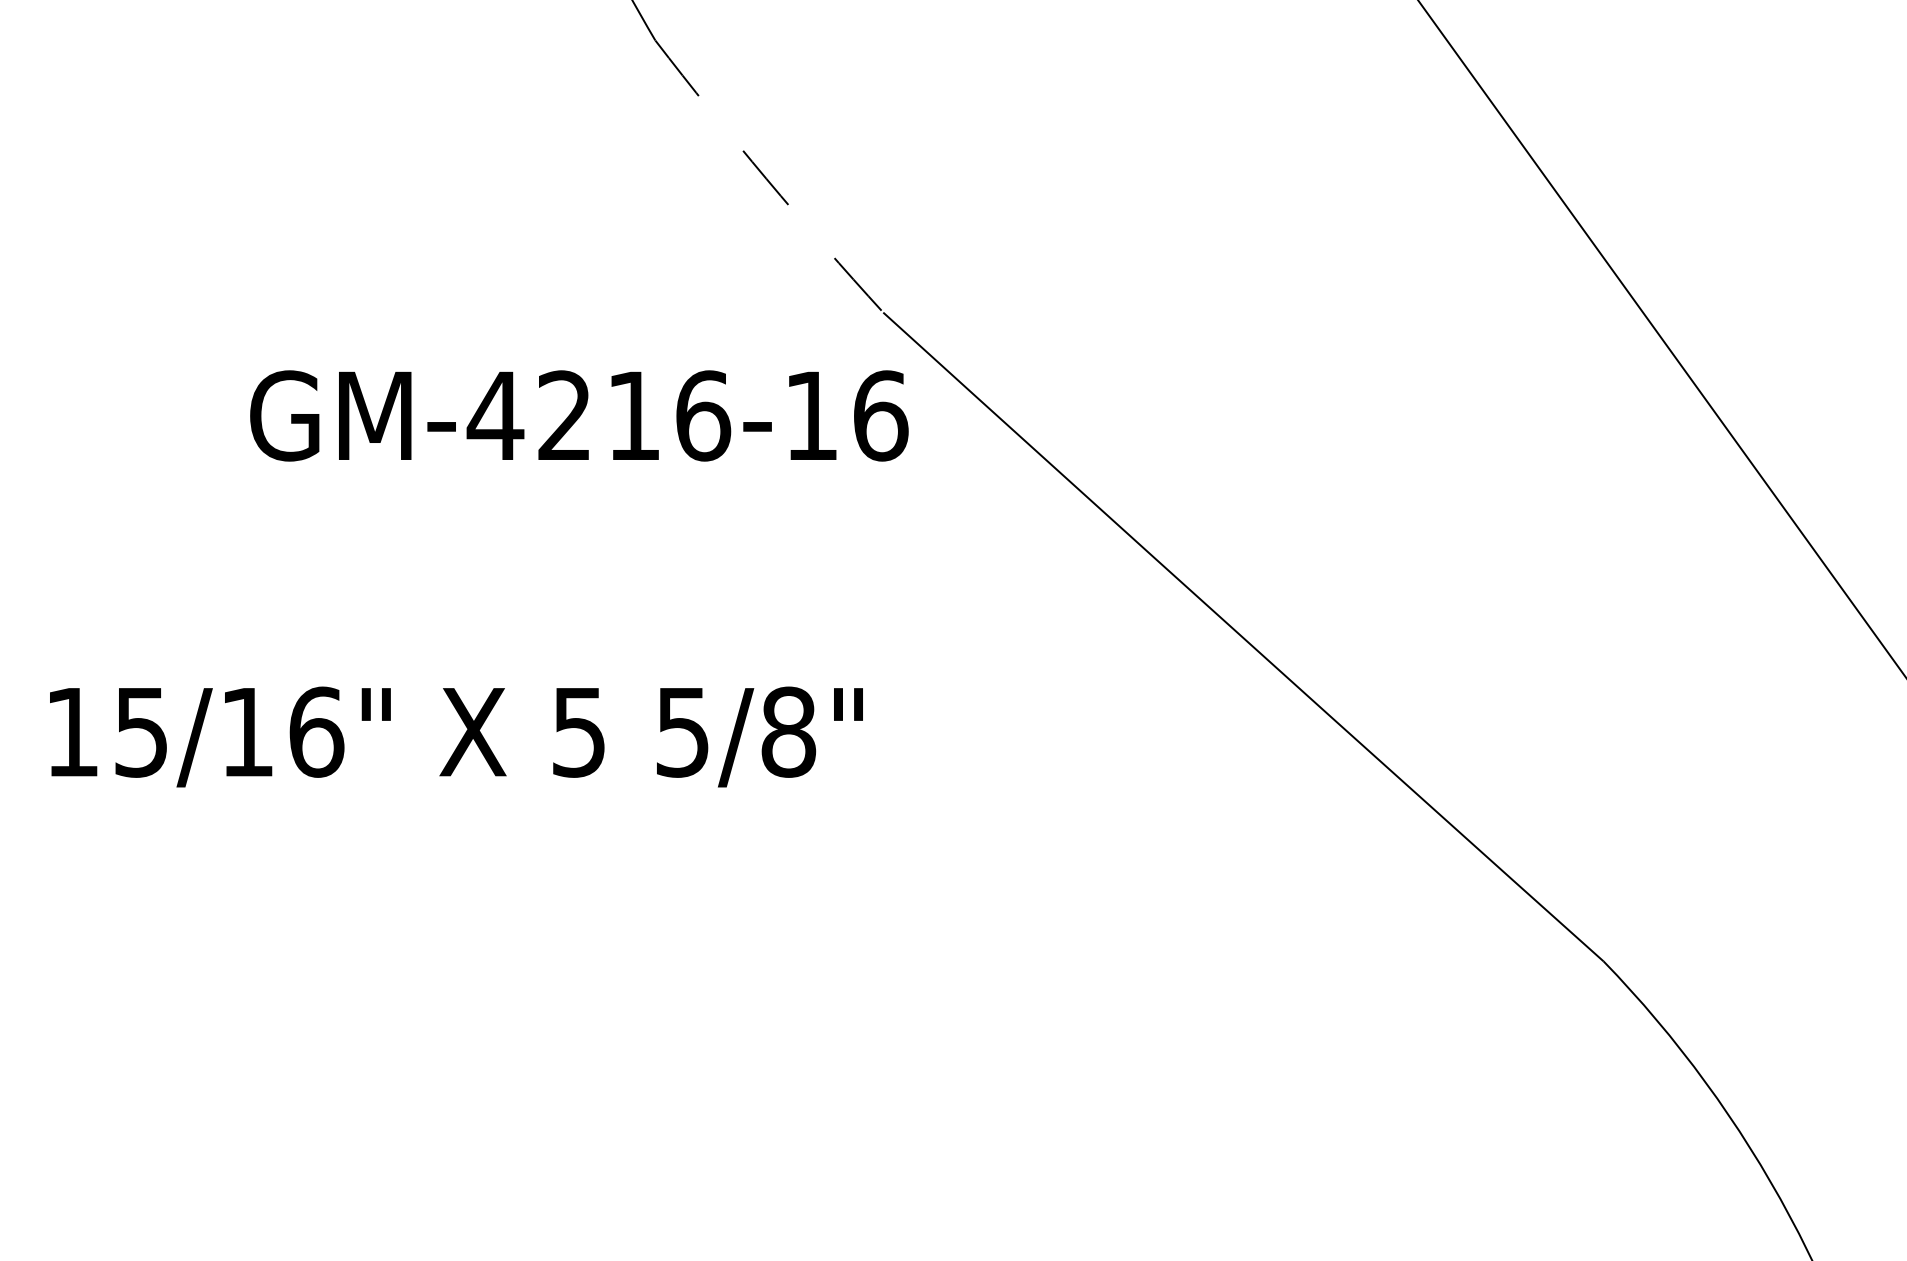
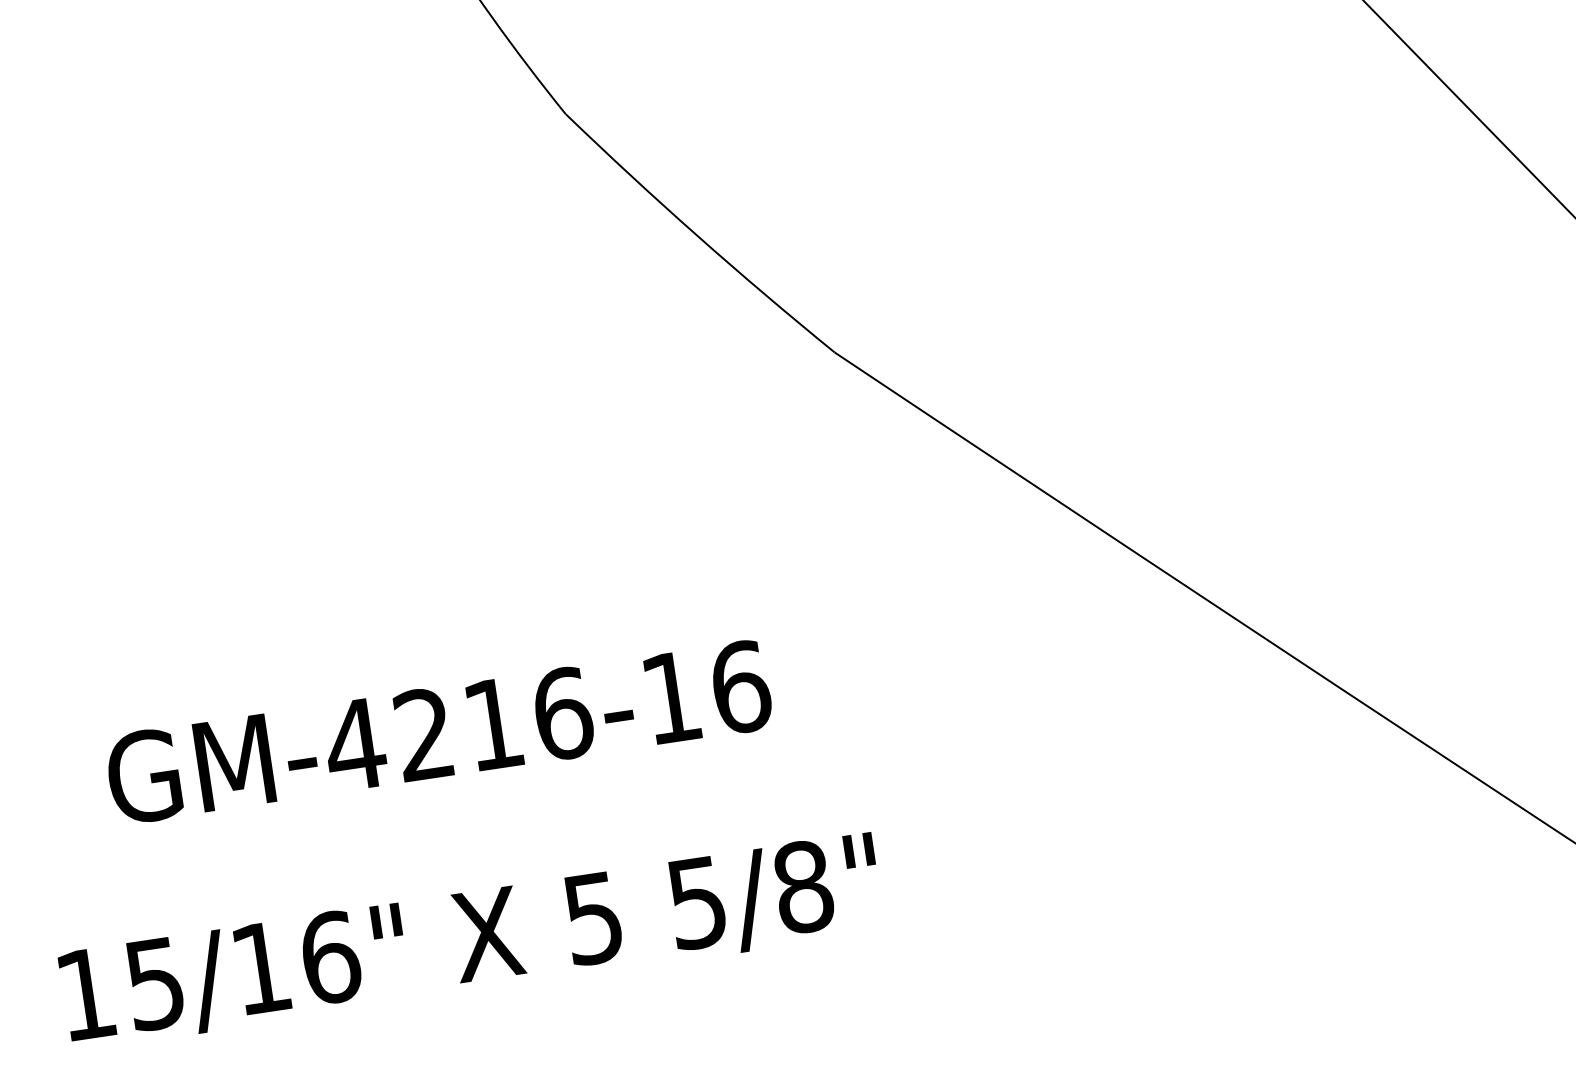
arc: (766, 178) -> (697, 235), dashed -> solid
text: (579, 415) -> (439, 731), moved
text: (456, 736) -> (471, 941), moved

